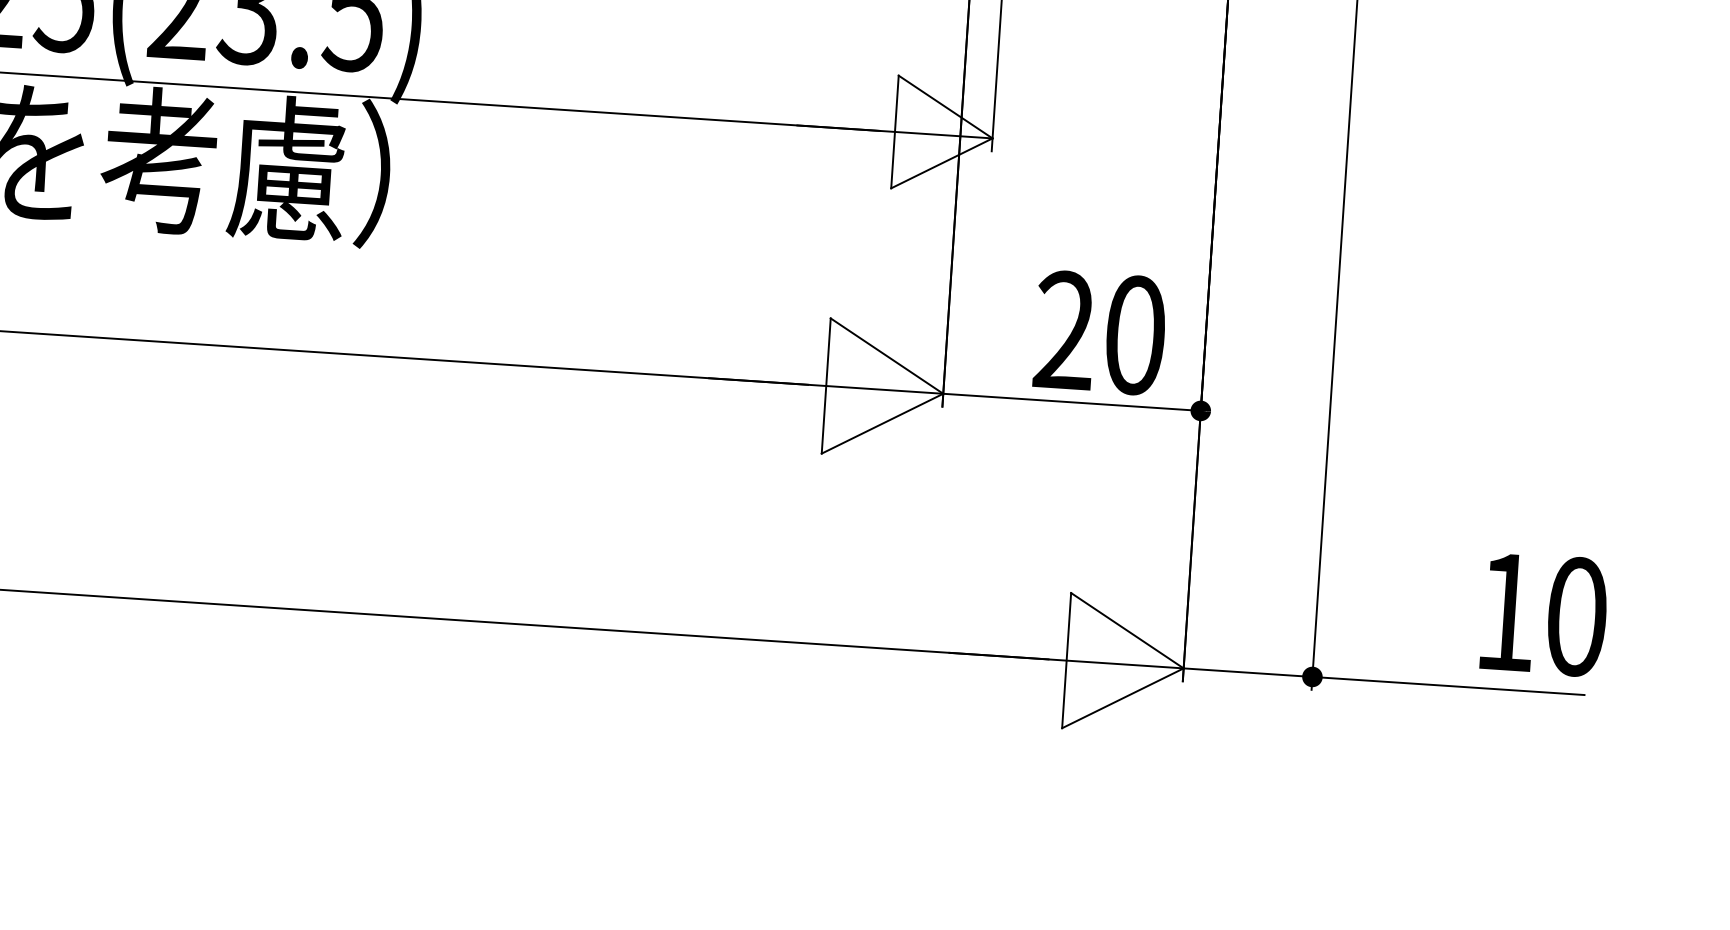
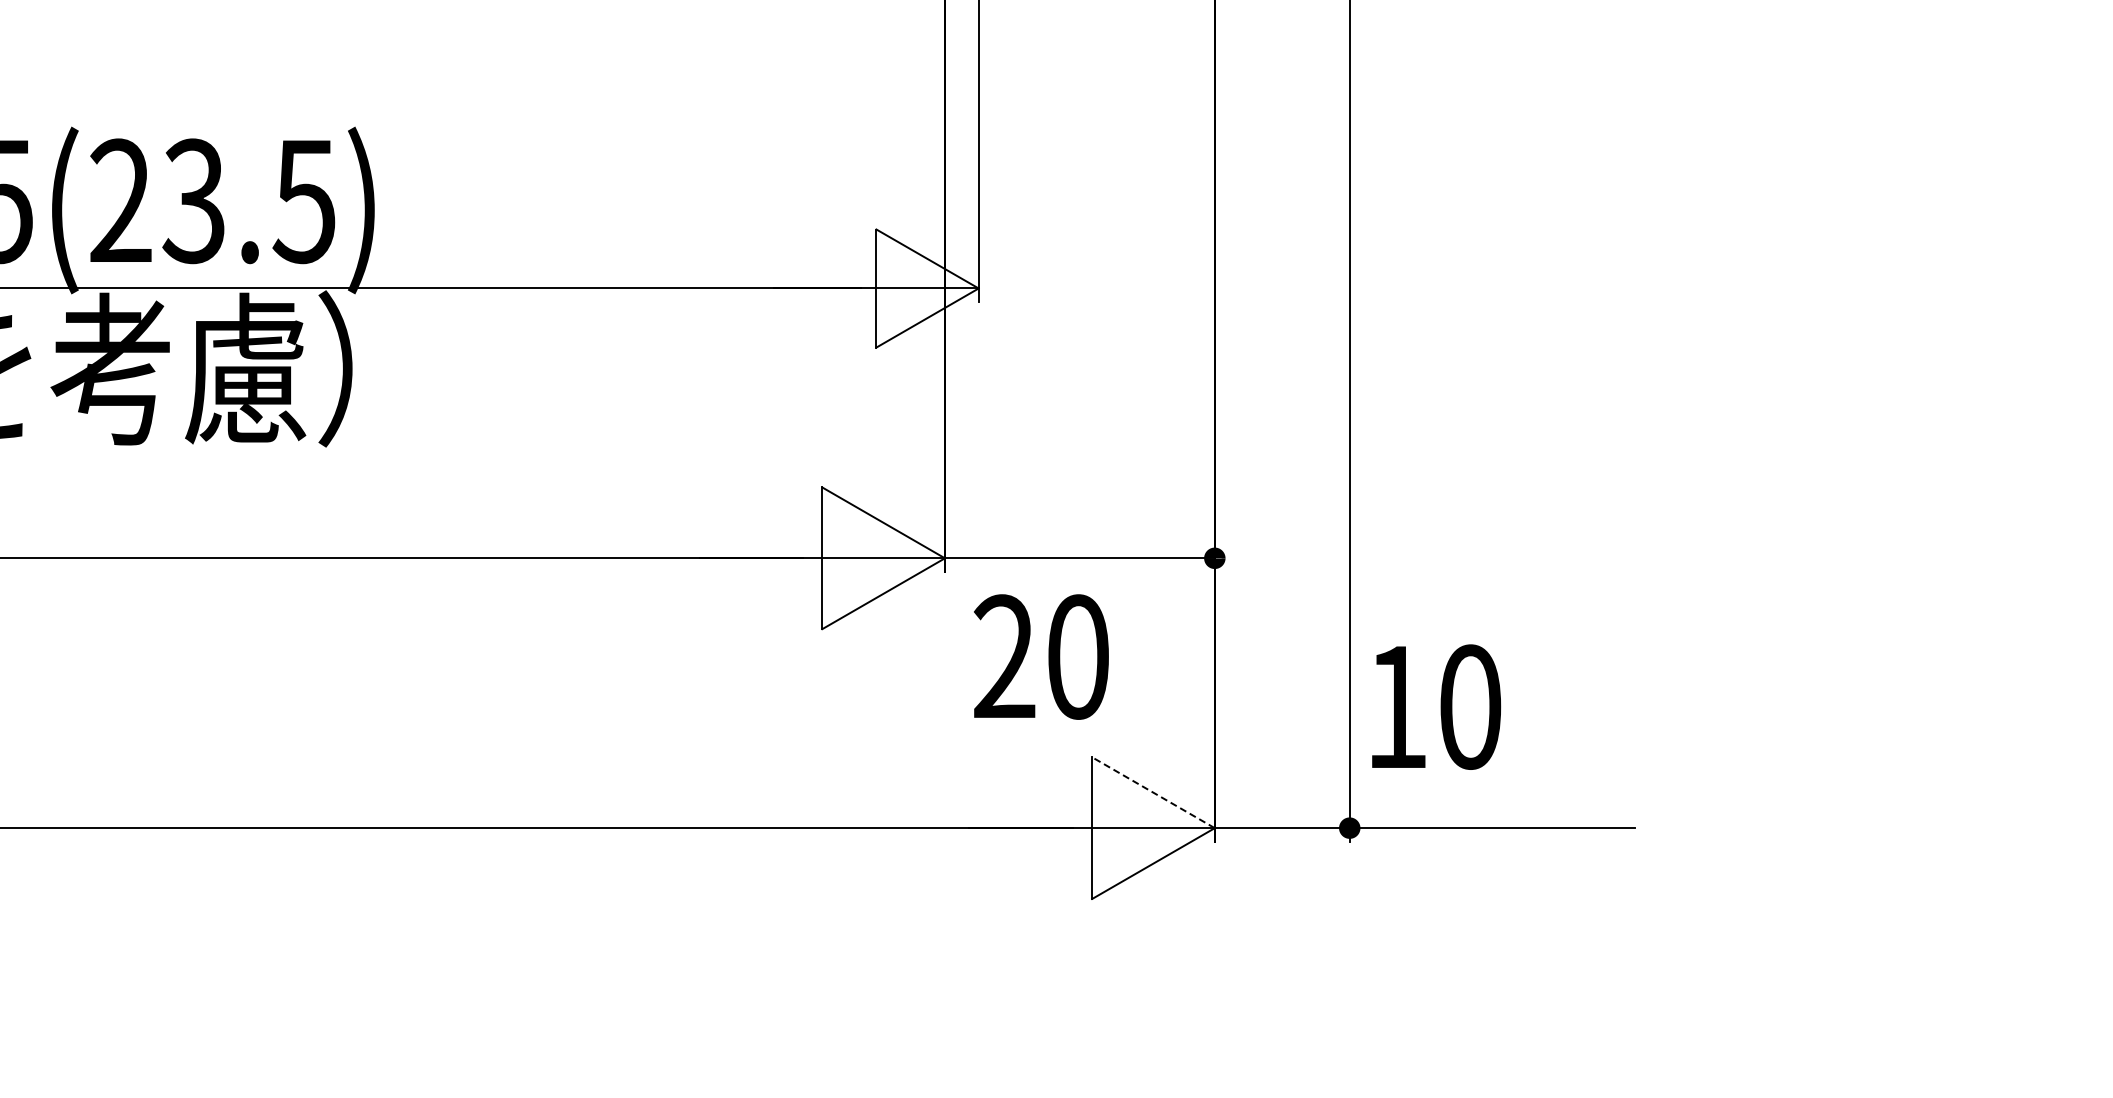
text: (1100, 332) -> (1041, 656), moved
text: (1544, 614) -> (1436, 706), moved
line: (1127, 630) -> (1153, 792), solid -> dashed

